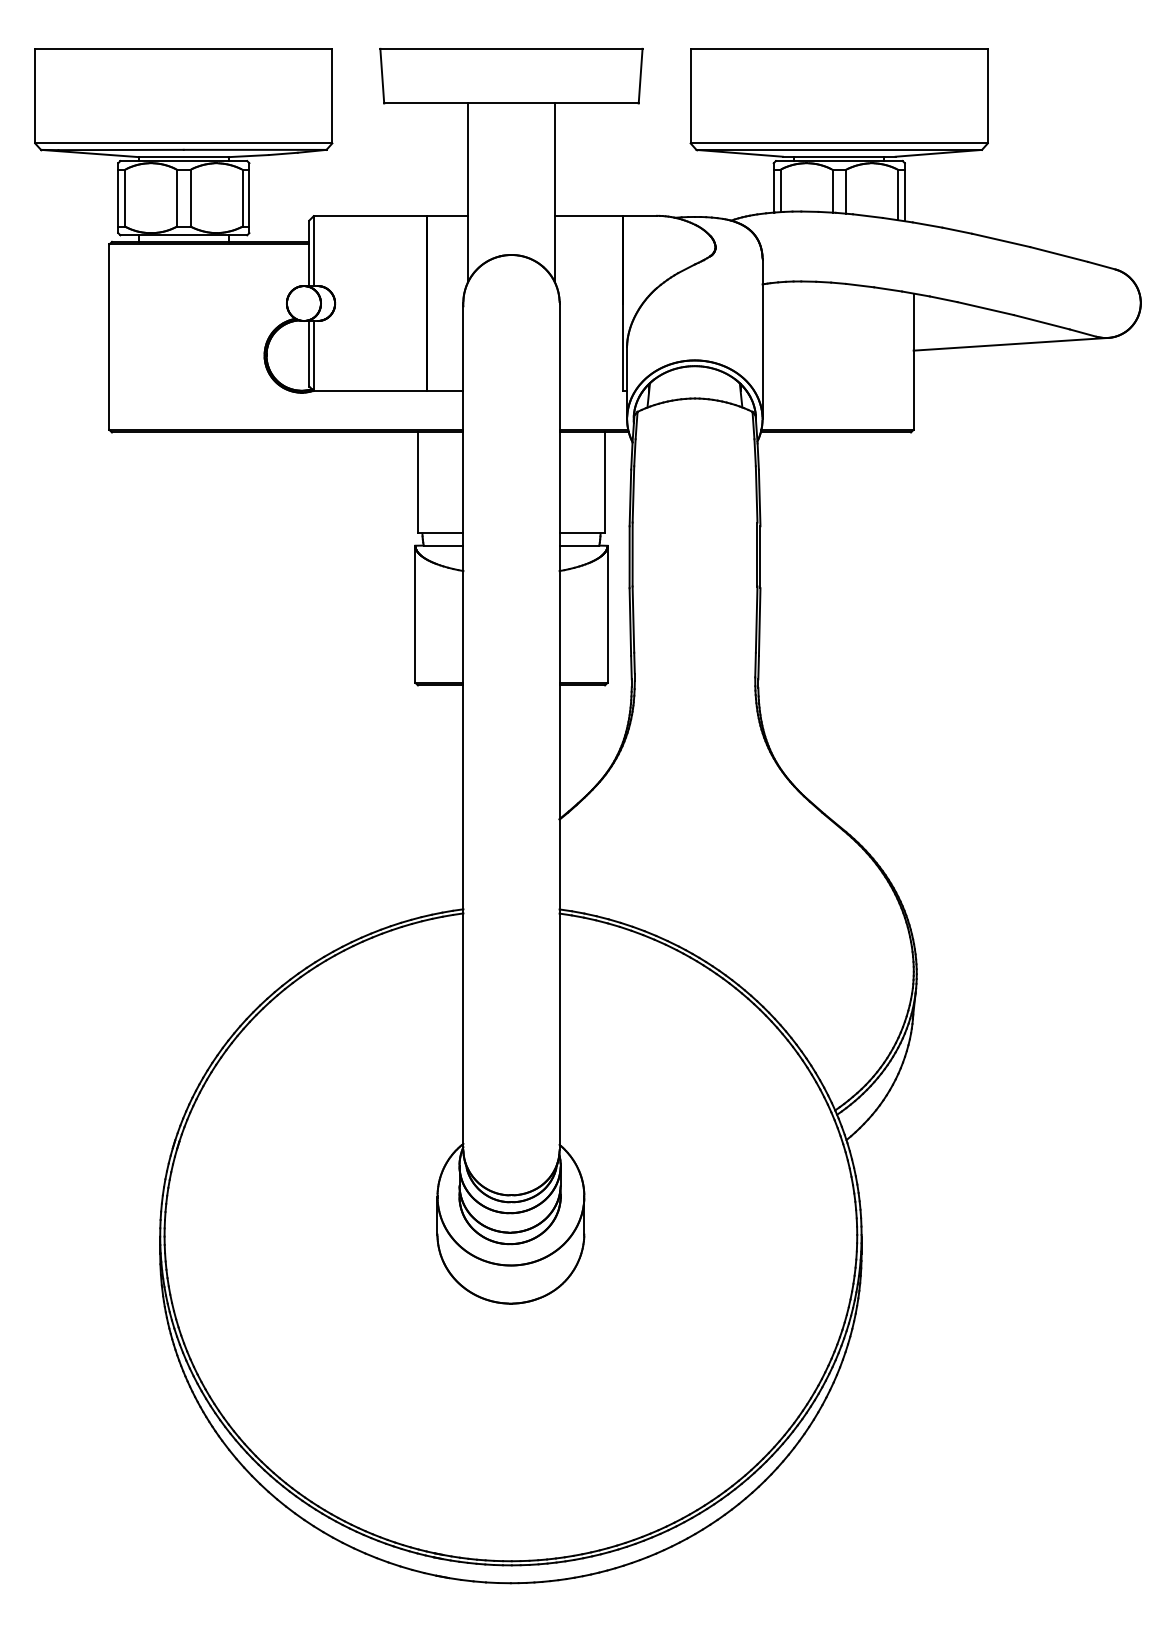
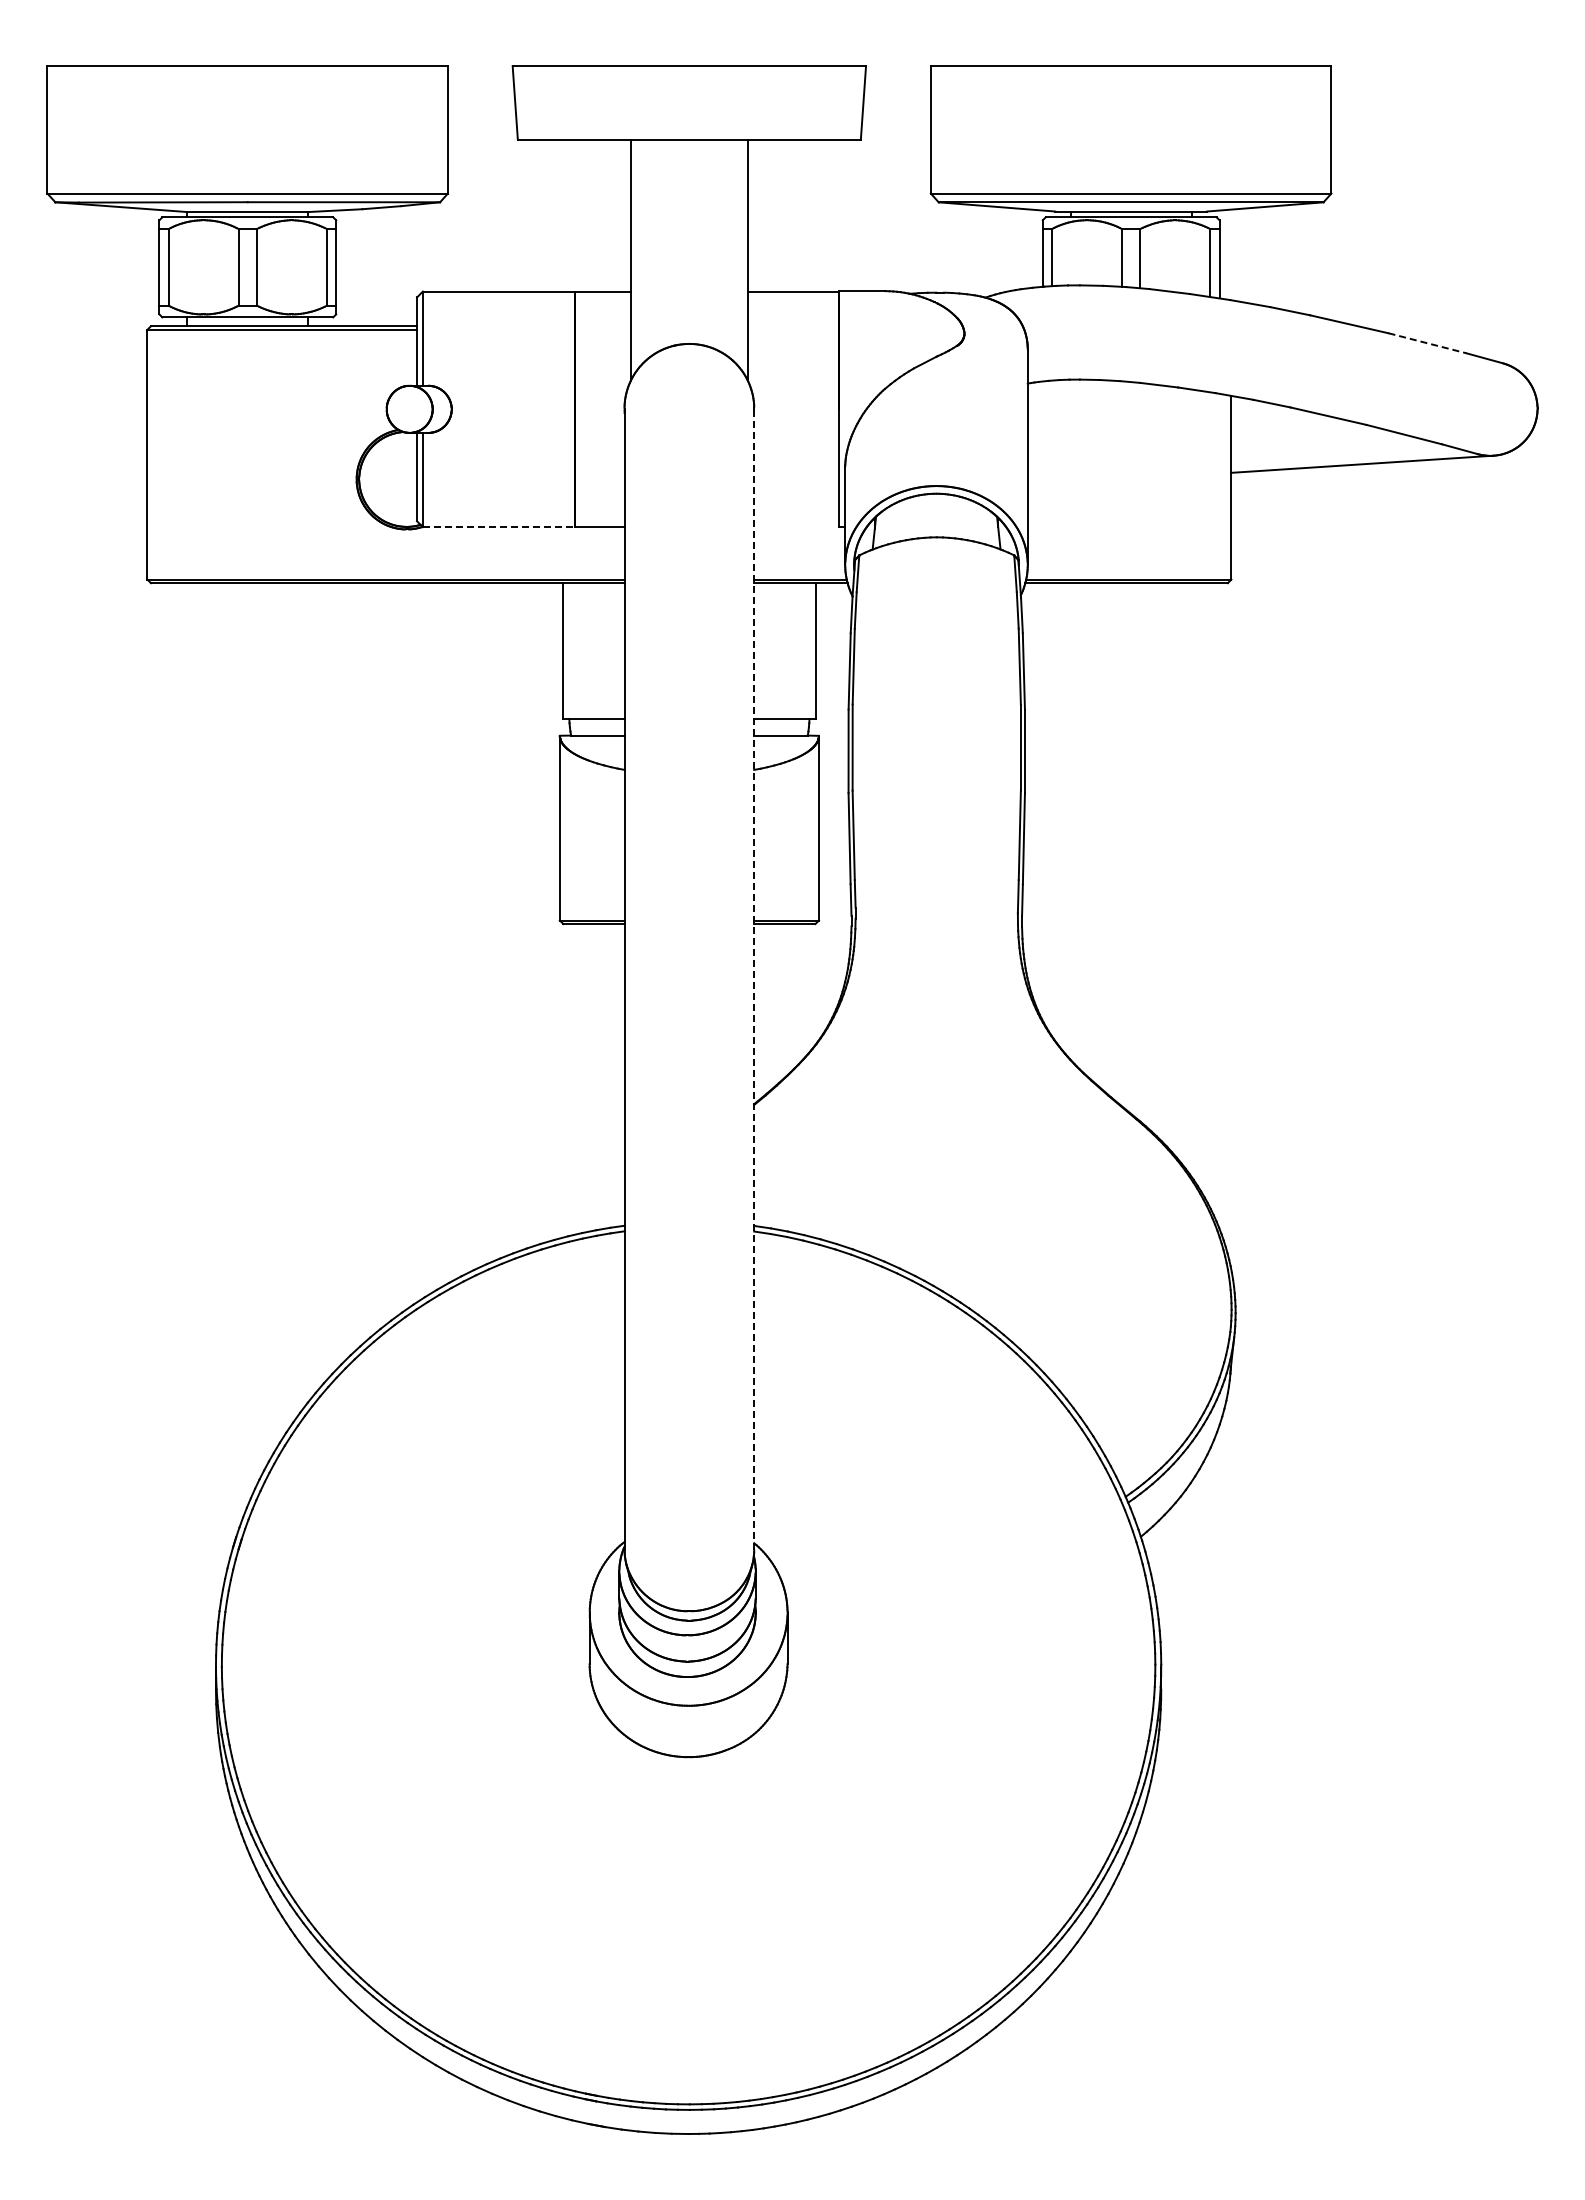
line: (1059, 254) -> (1427, 343), solid -> dashed
line: (370, 391) -> (499, 527), solid -> dashed
line: (559, 727) -> (754, 980), solid -> dashed

